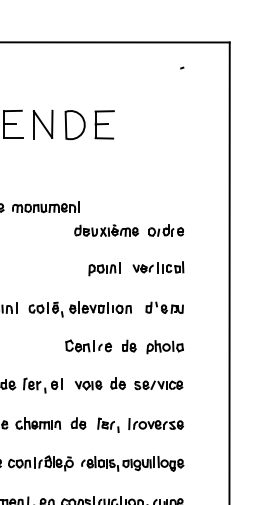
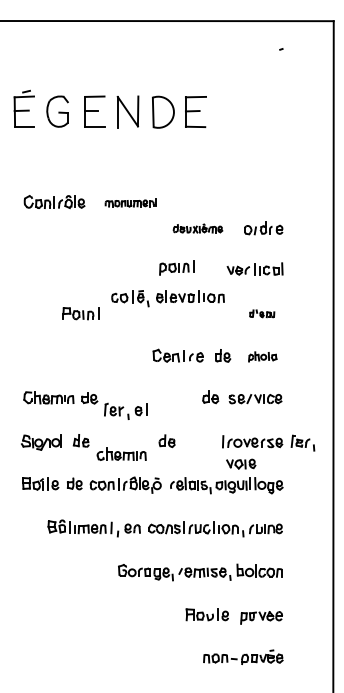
part: (45, 206) -> (130, 202), size x0.7
part: (106, 230) -> (197, 228), size x0.7
part: (104, 268) -> (176, 267), moved
part: (165, 307) -> (262, 313), size x0.6
part: (79, 309) -> (167, 298), moved
part: (165, 346) -> (262, 356), size x0.7
part: (42, 384) -> (125, 410), moved
part: (88, 384) -> (241, 463), moved
part: (38, 422) -> (121, 453), moved
part: (107, 424) -> (302, 442), moved

